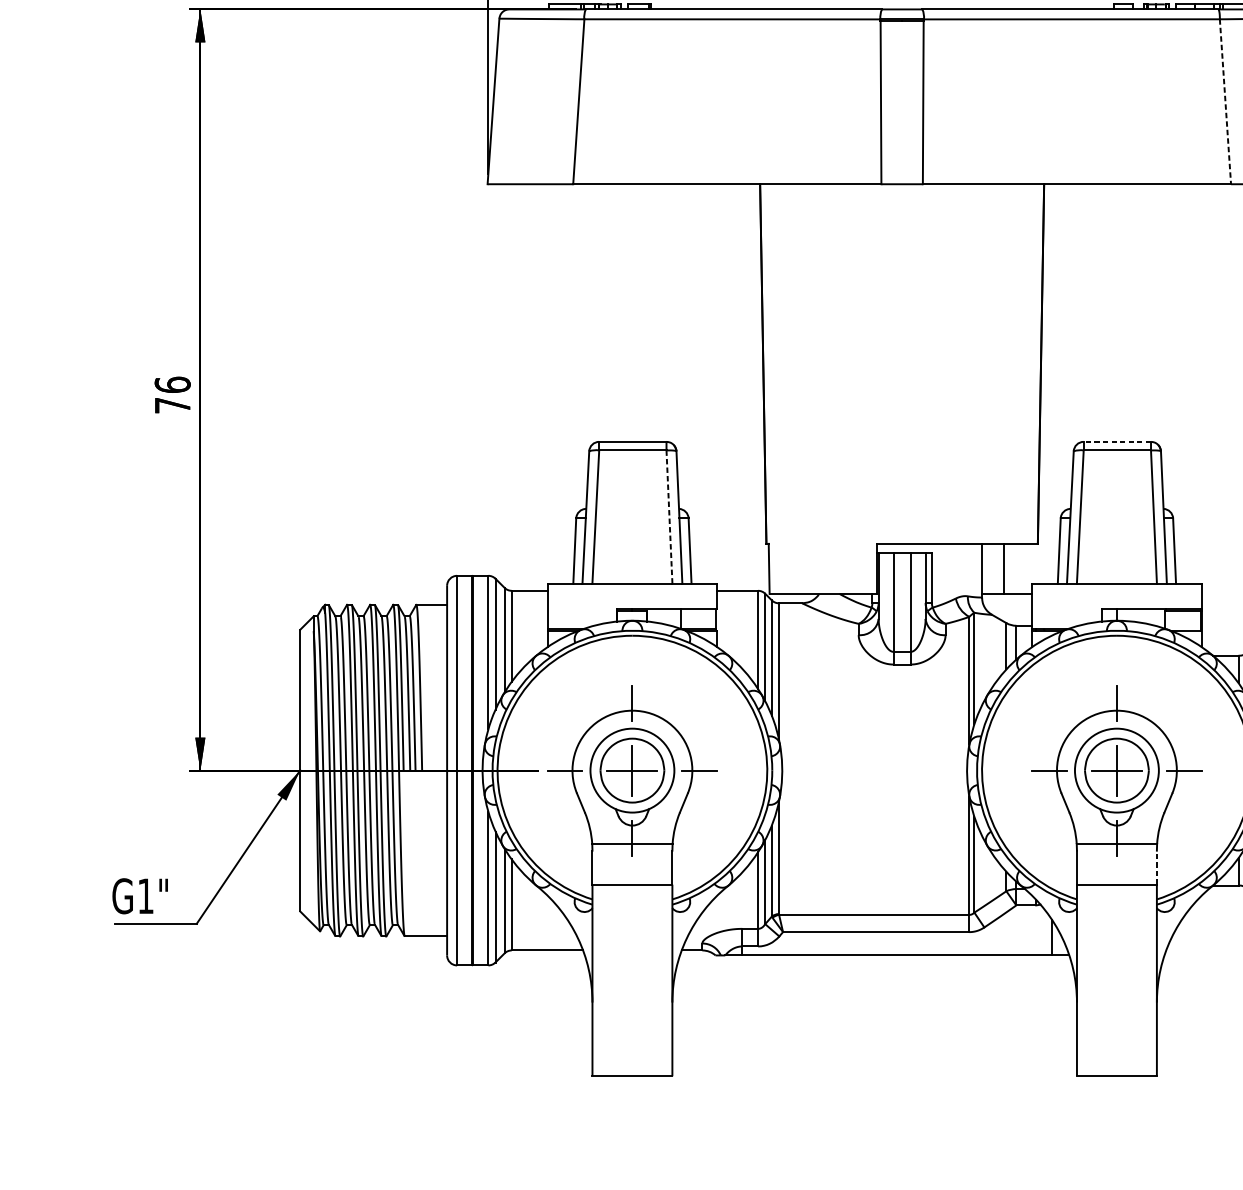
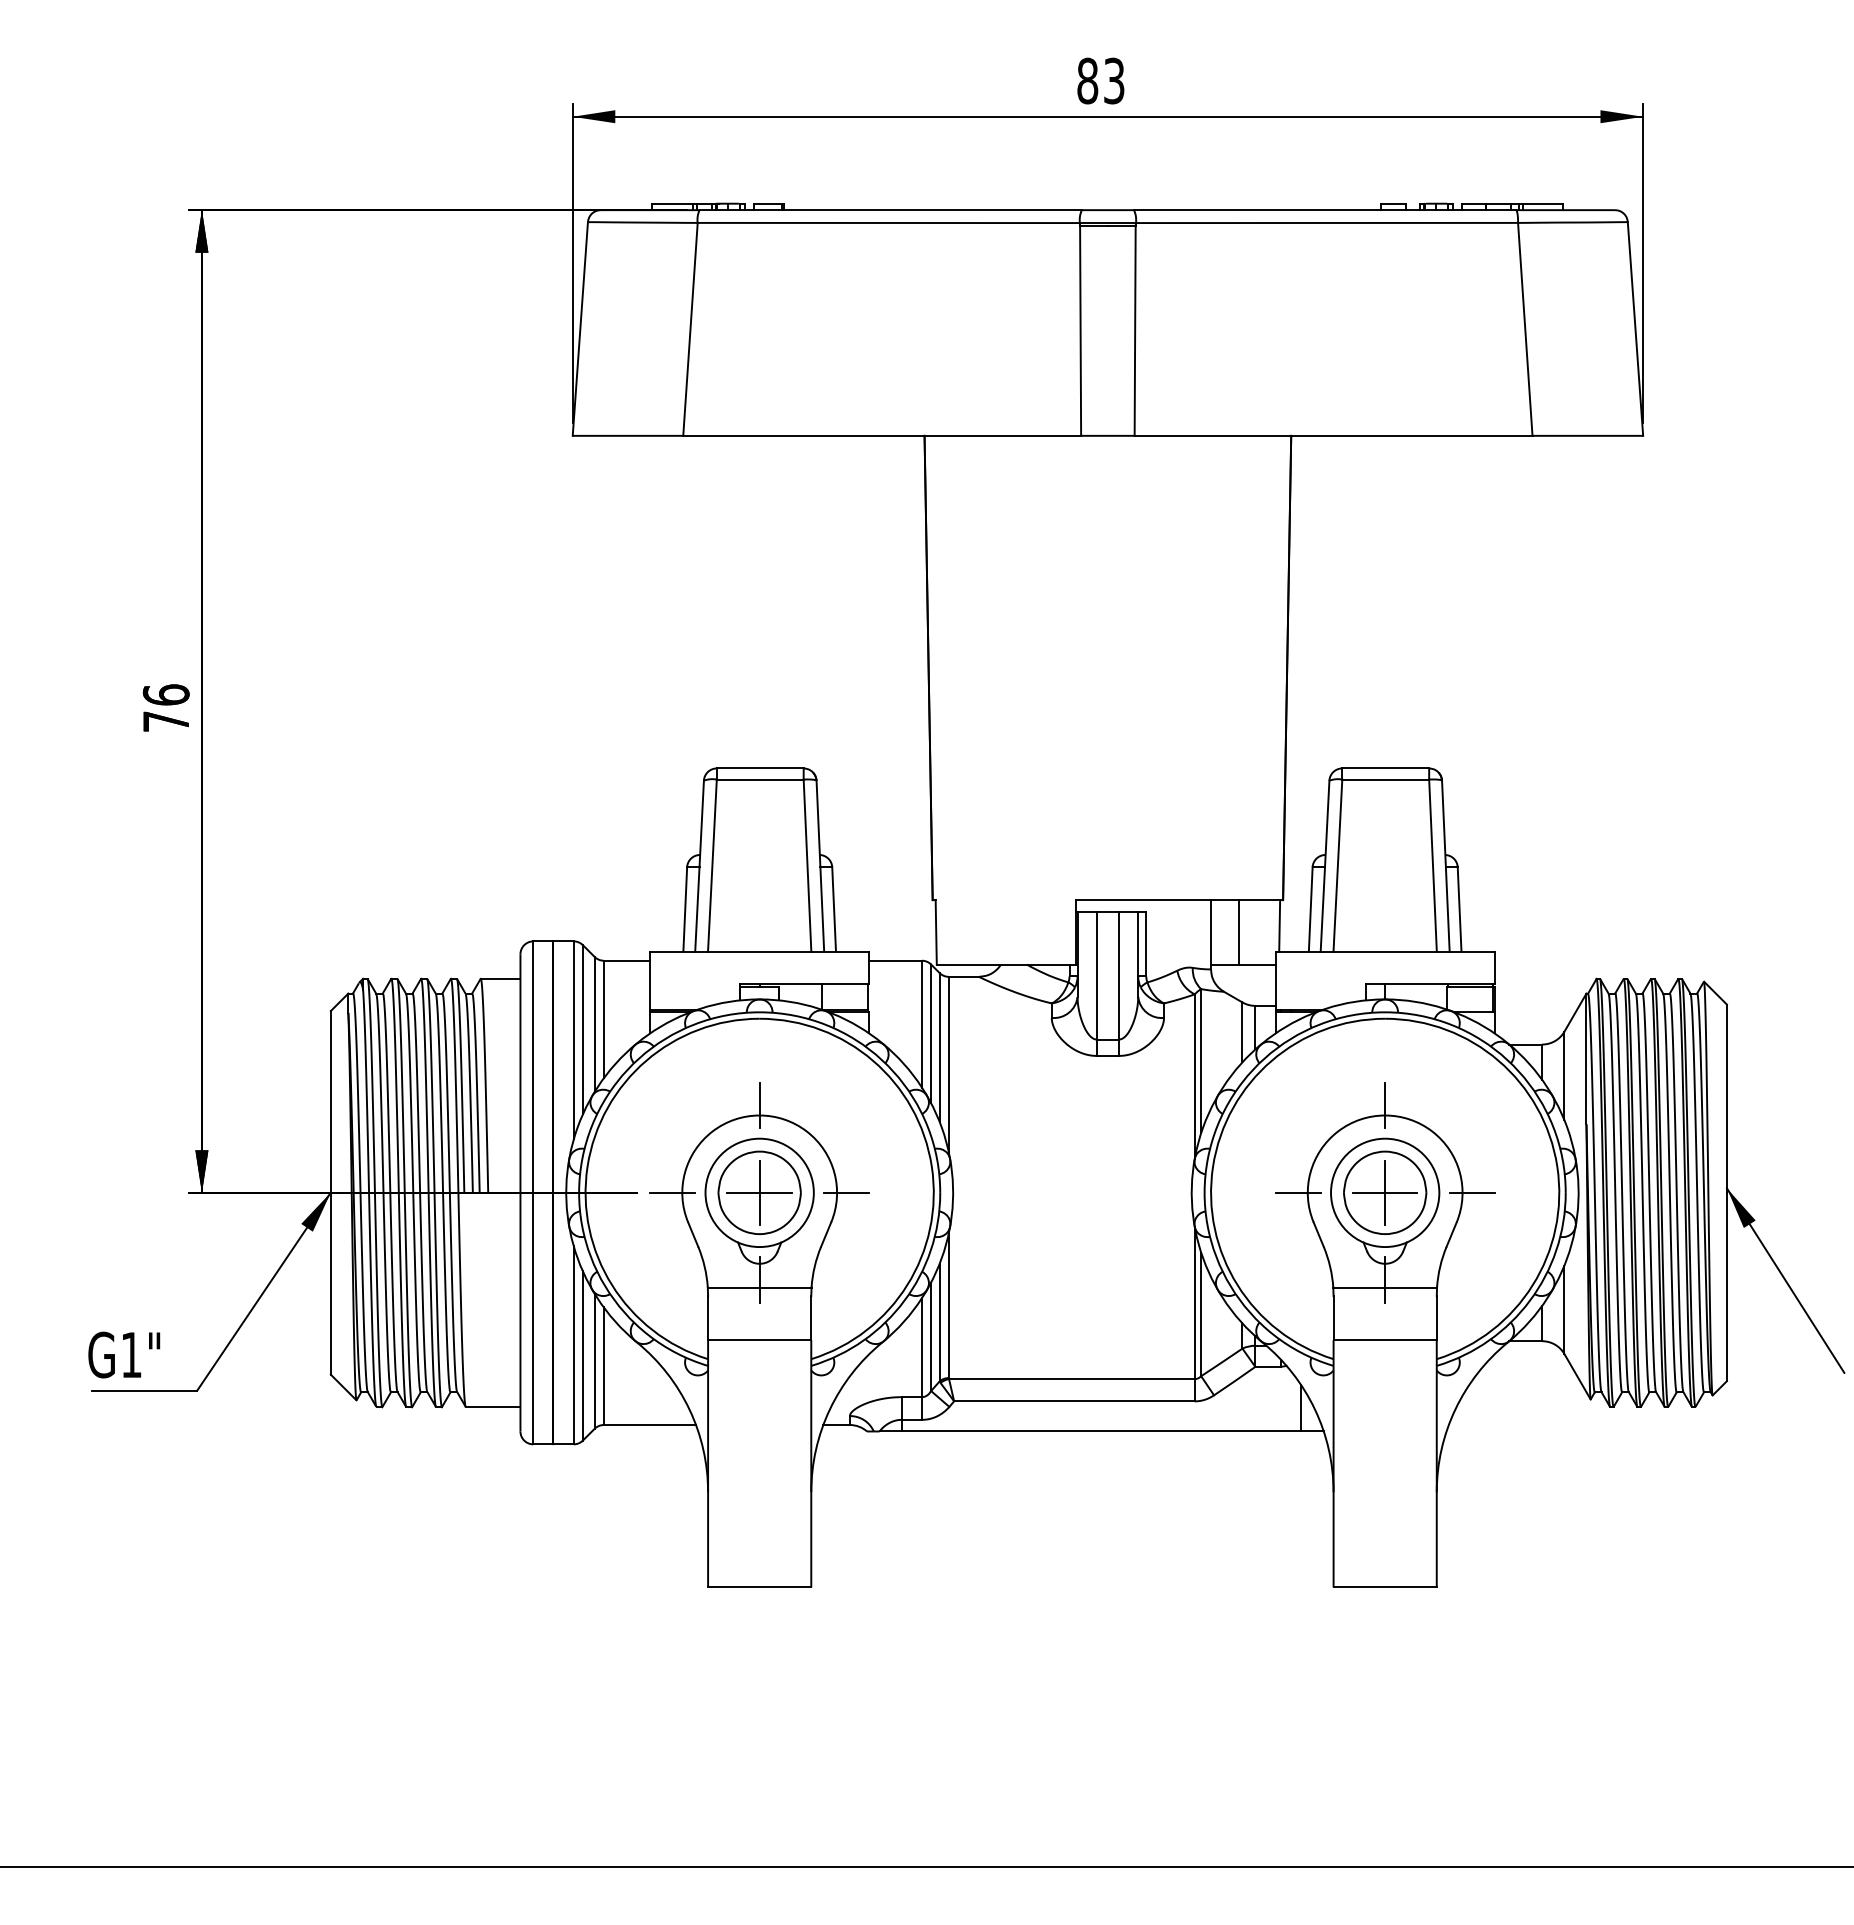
line: (1225, 101) -> (1525, 329), dashed -> solid
line: (1117, 441) -> (1385, 768), dashed -> solid
line: (669, 517) -> (807, 866), dashed -> solid
line: (1035, 563) -> (1279, 925), added
line: (1156, 867) -> (1436, 1318), dashed -> solid

